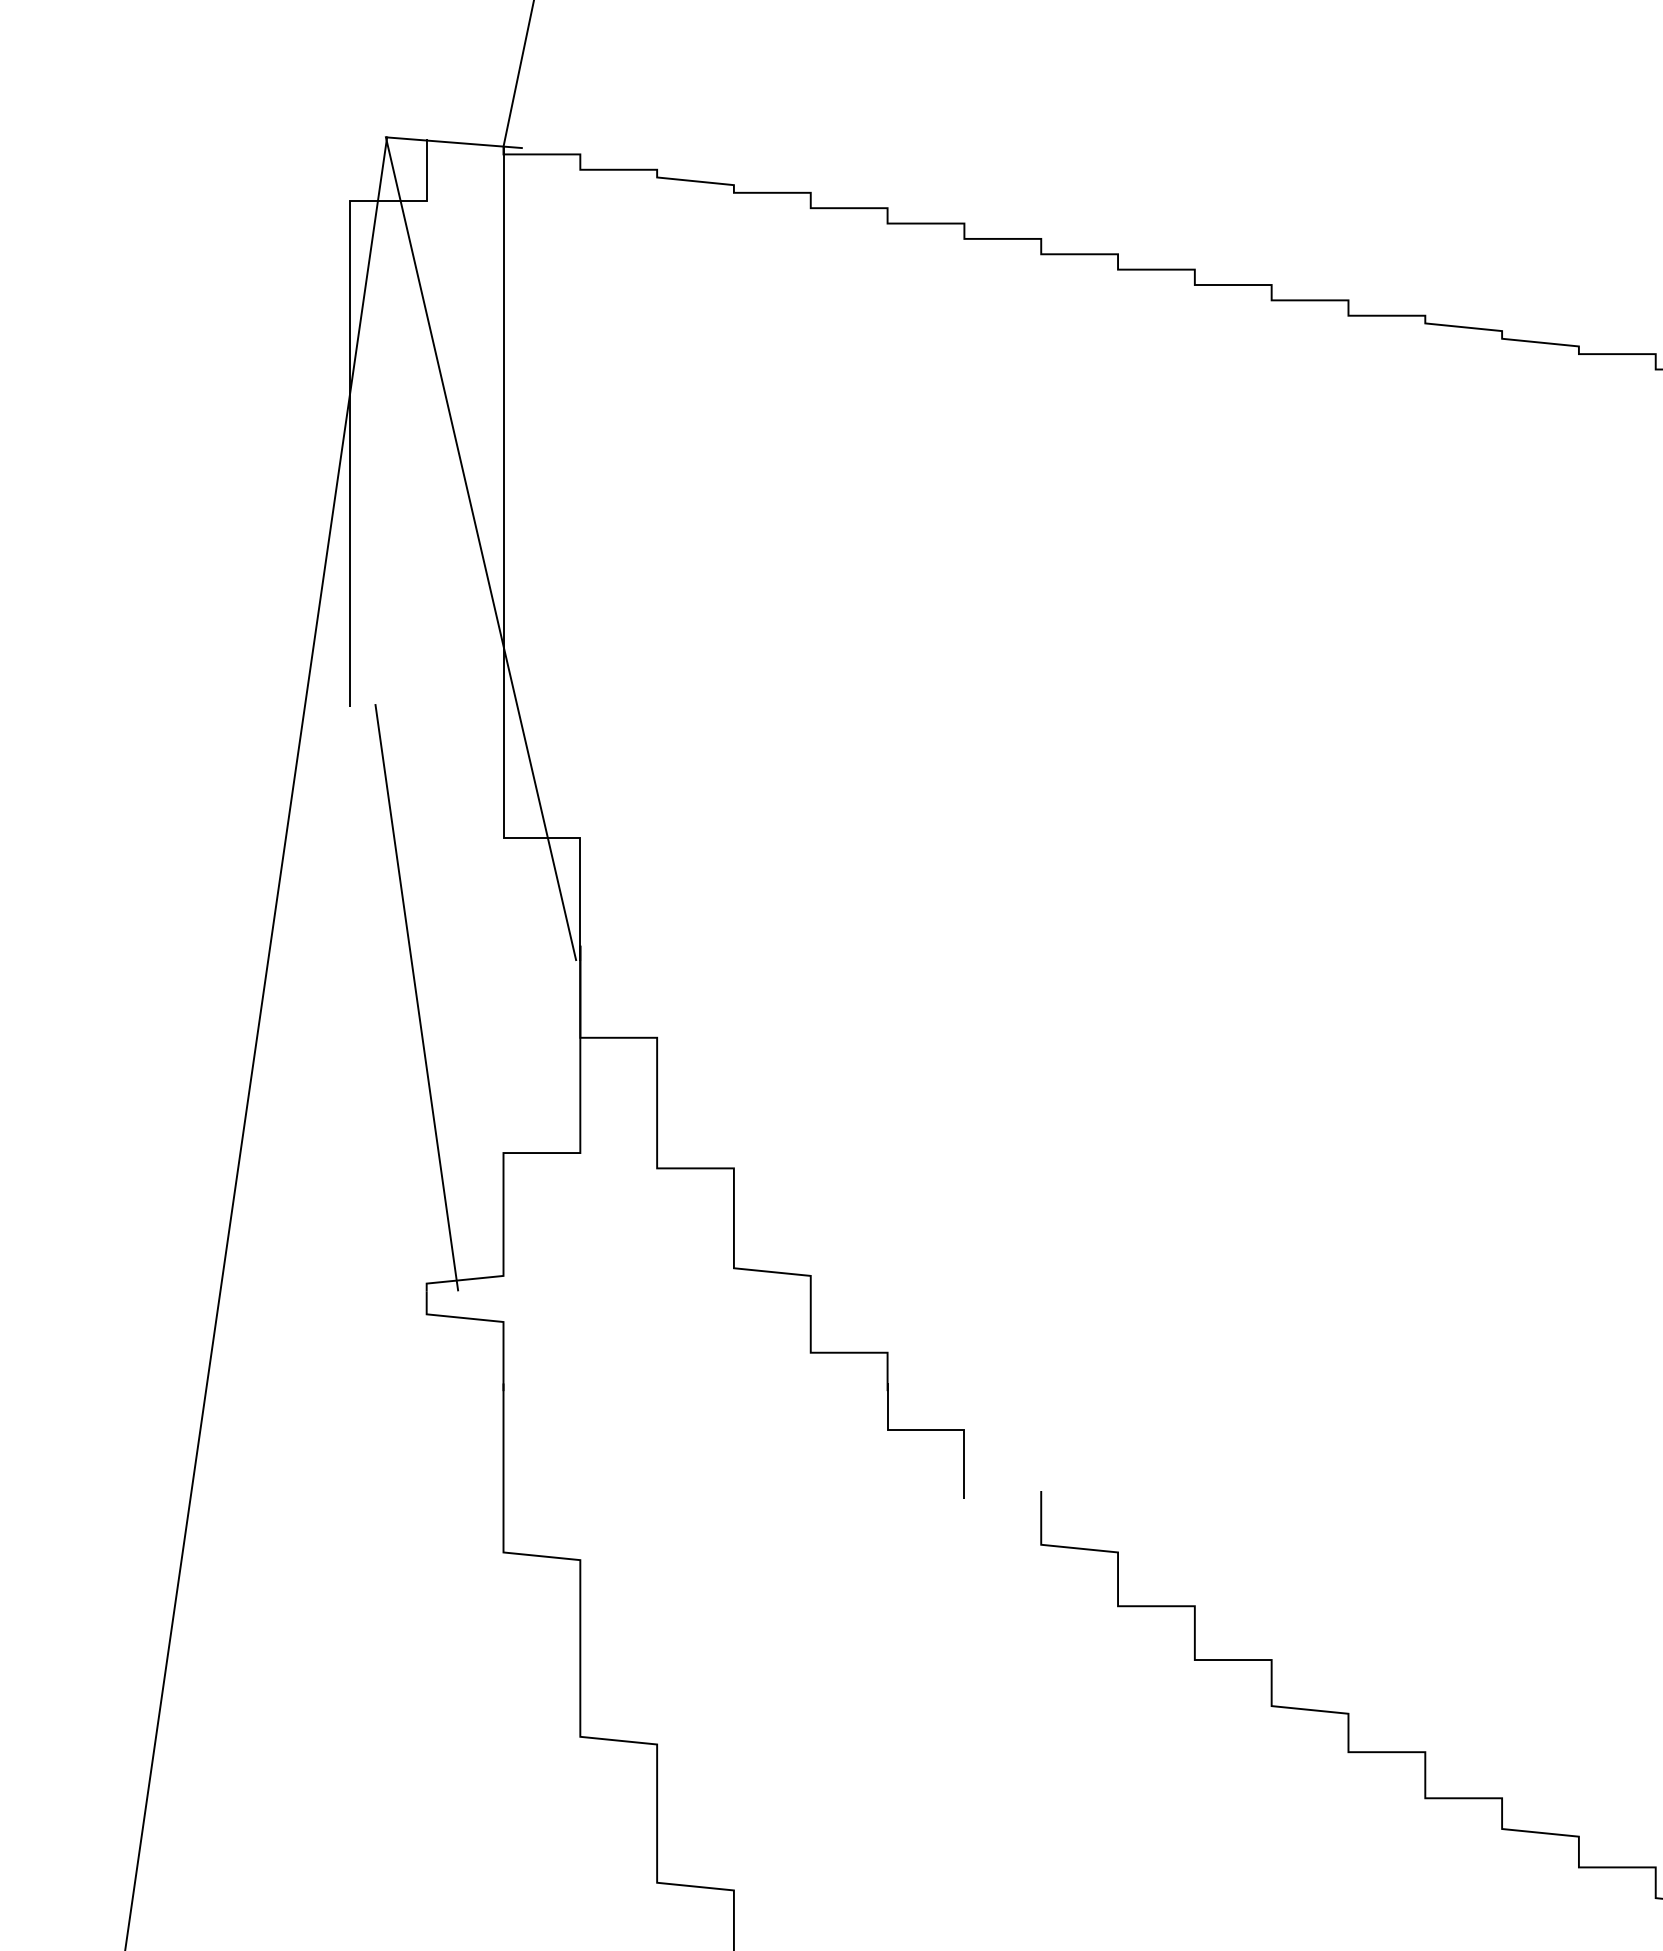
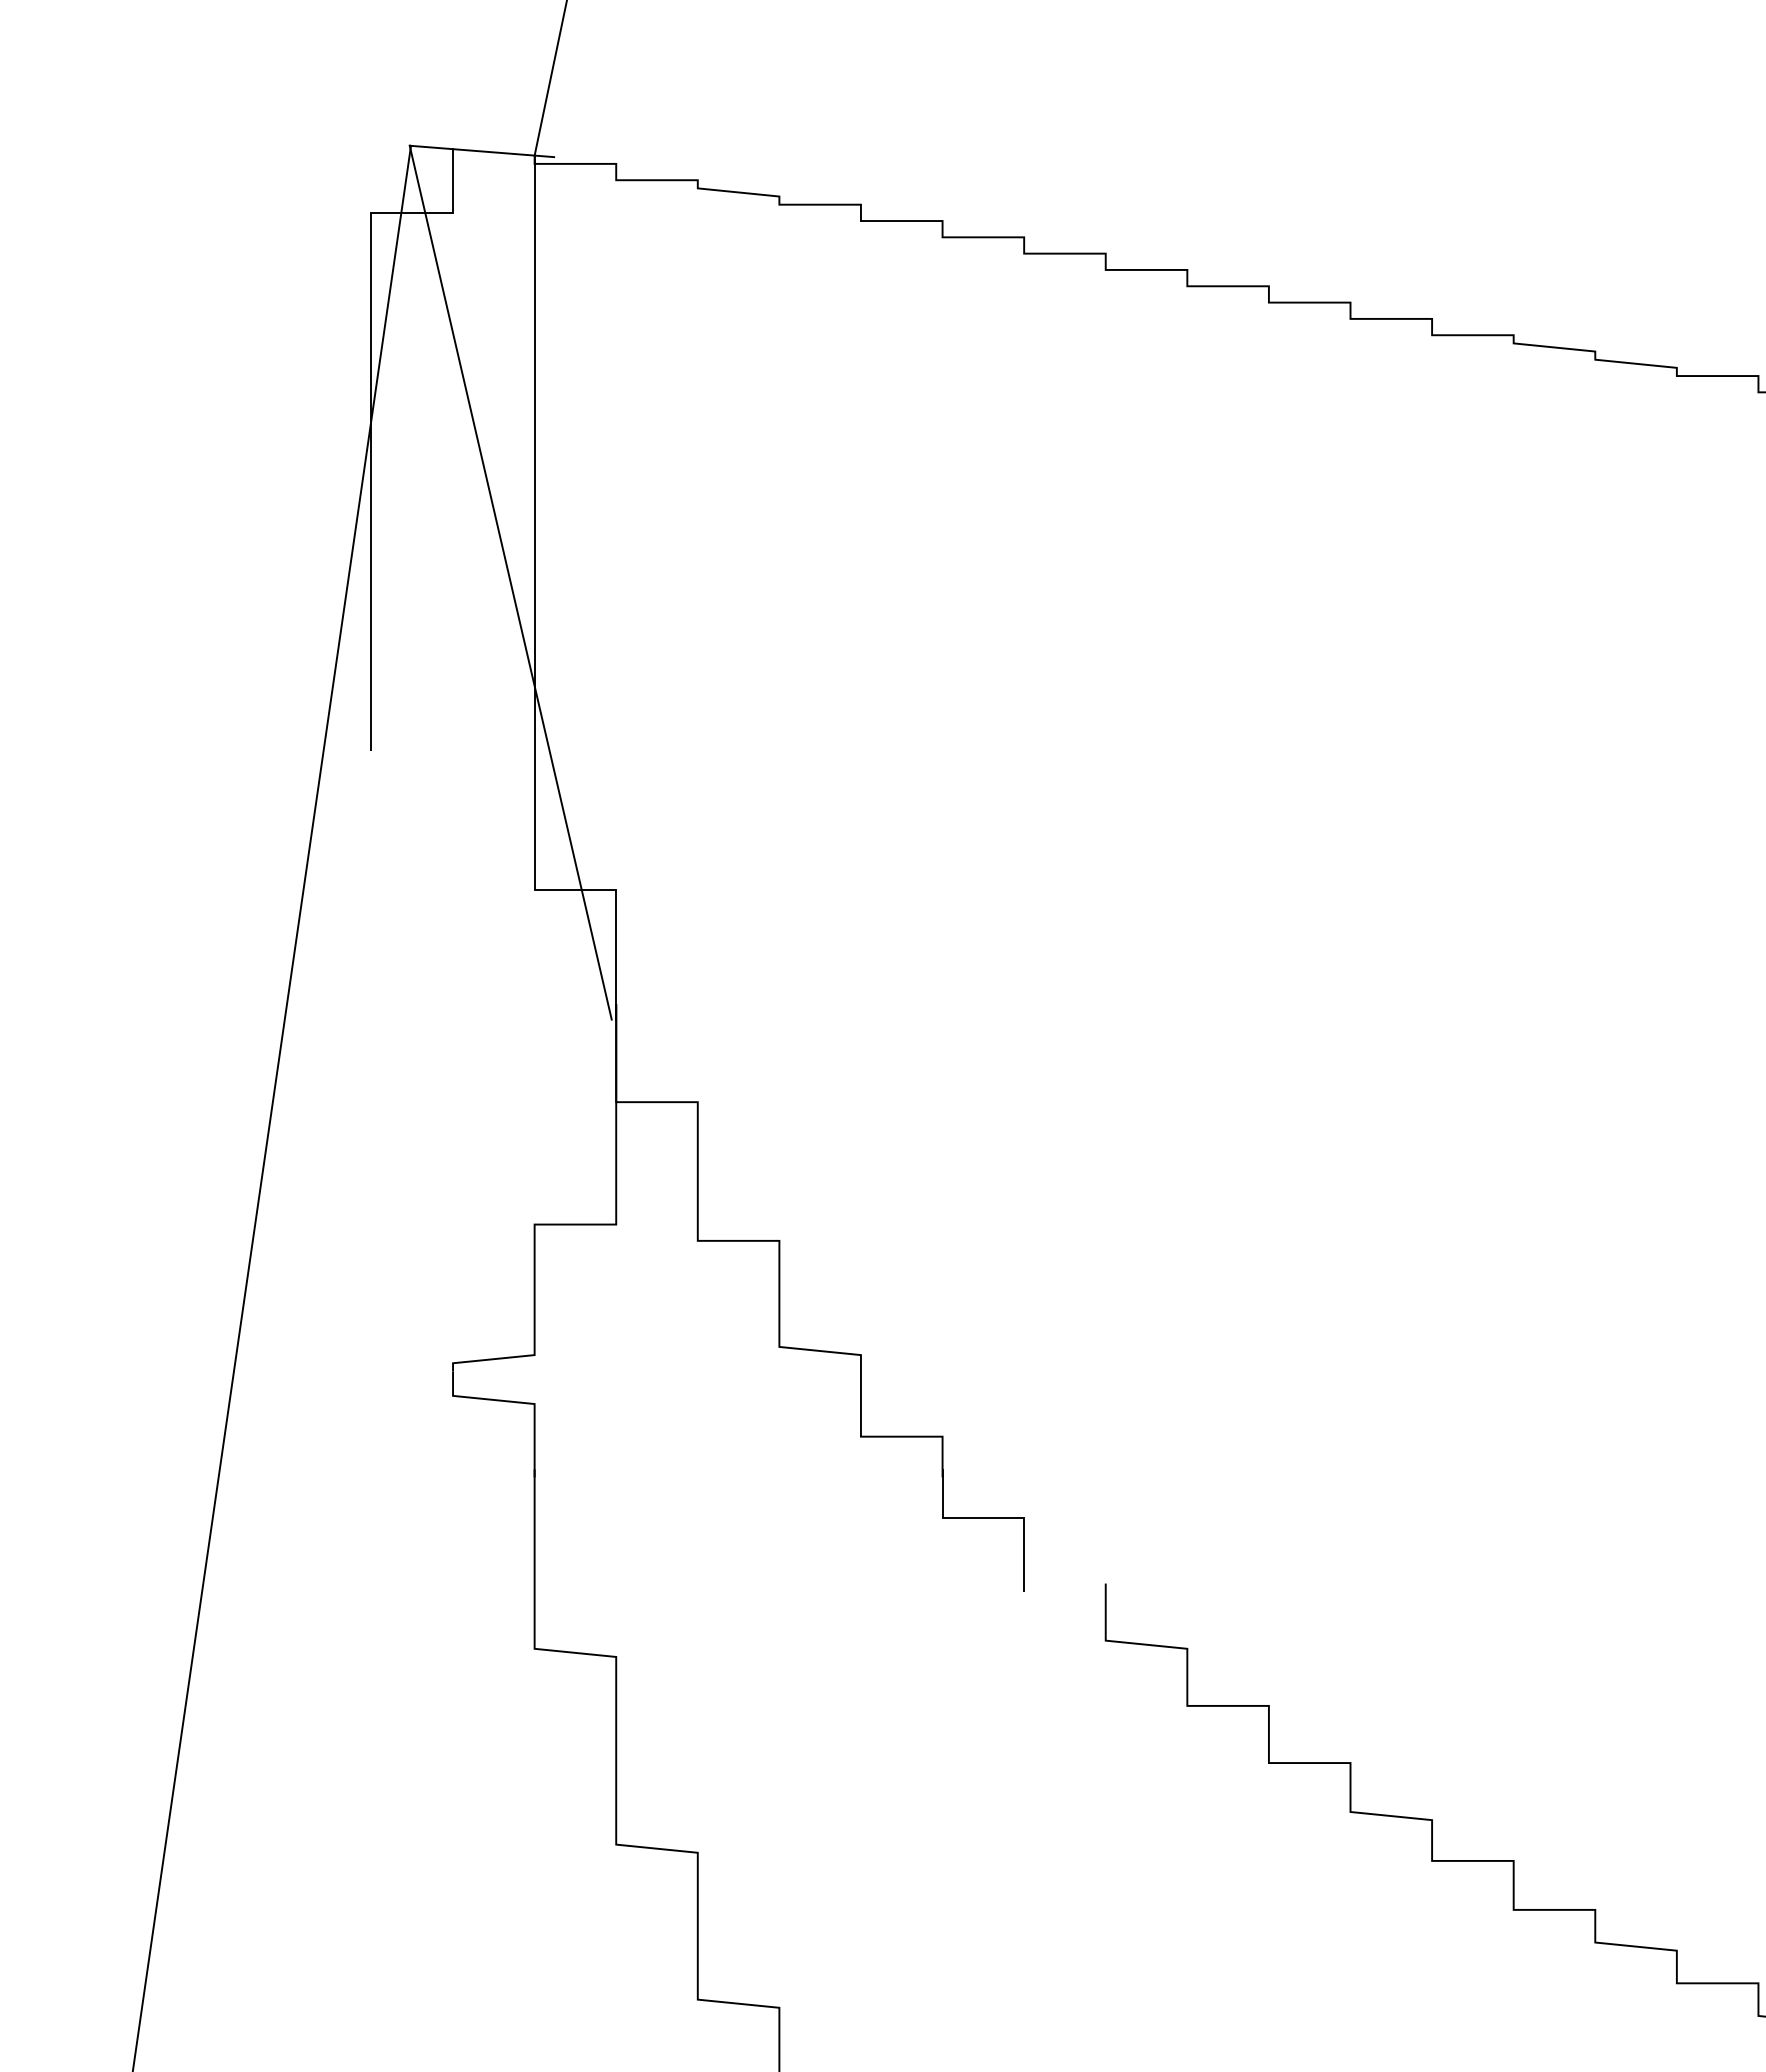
line: (416, 997) -> (442, 1059), removed

